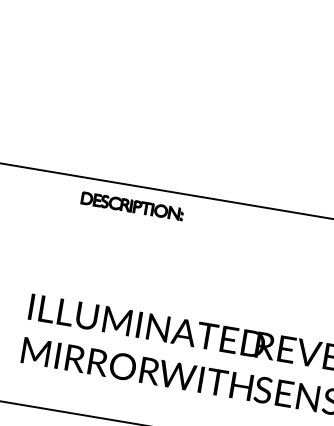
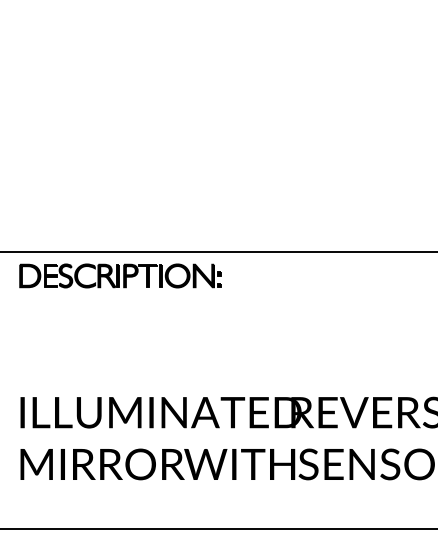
part: (132, 205) -> (120, 275), size x1.67

